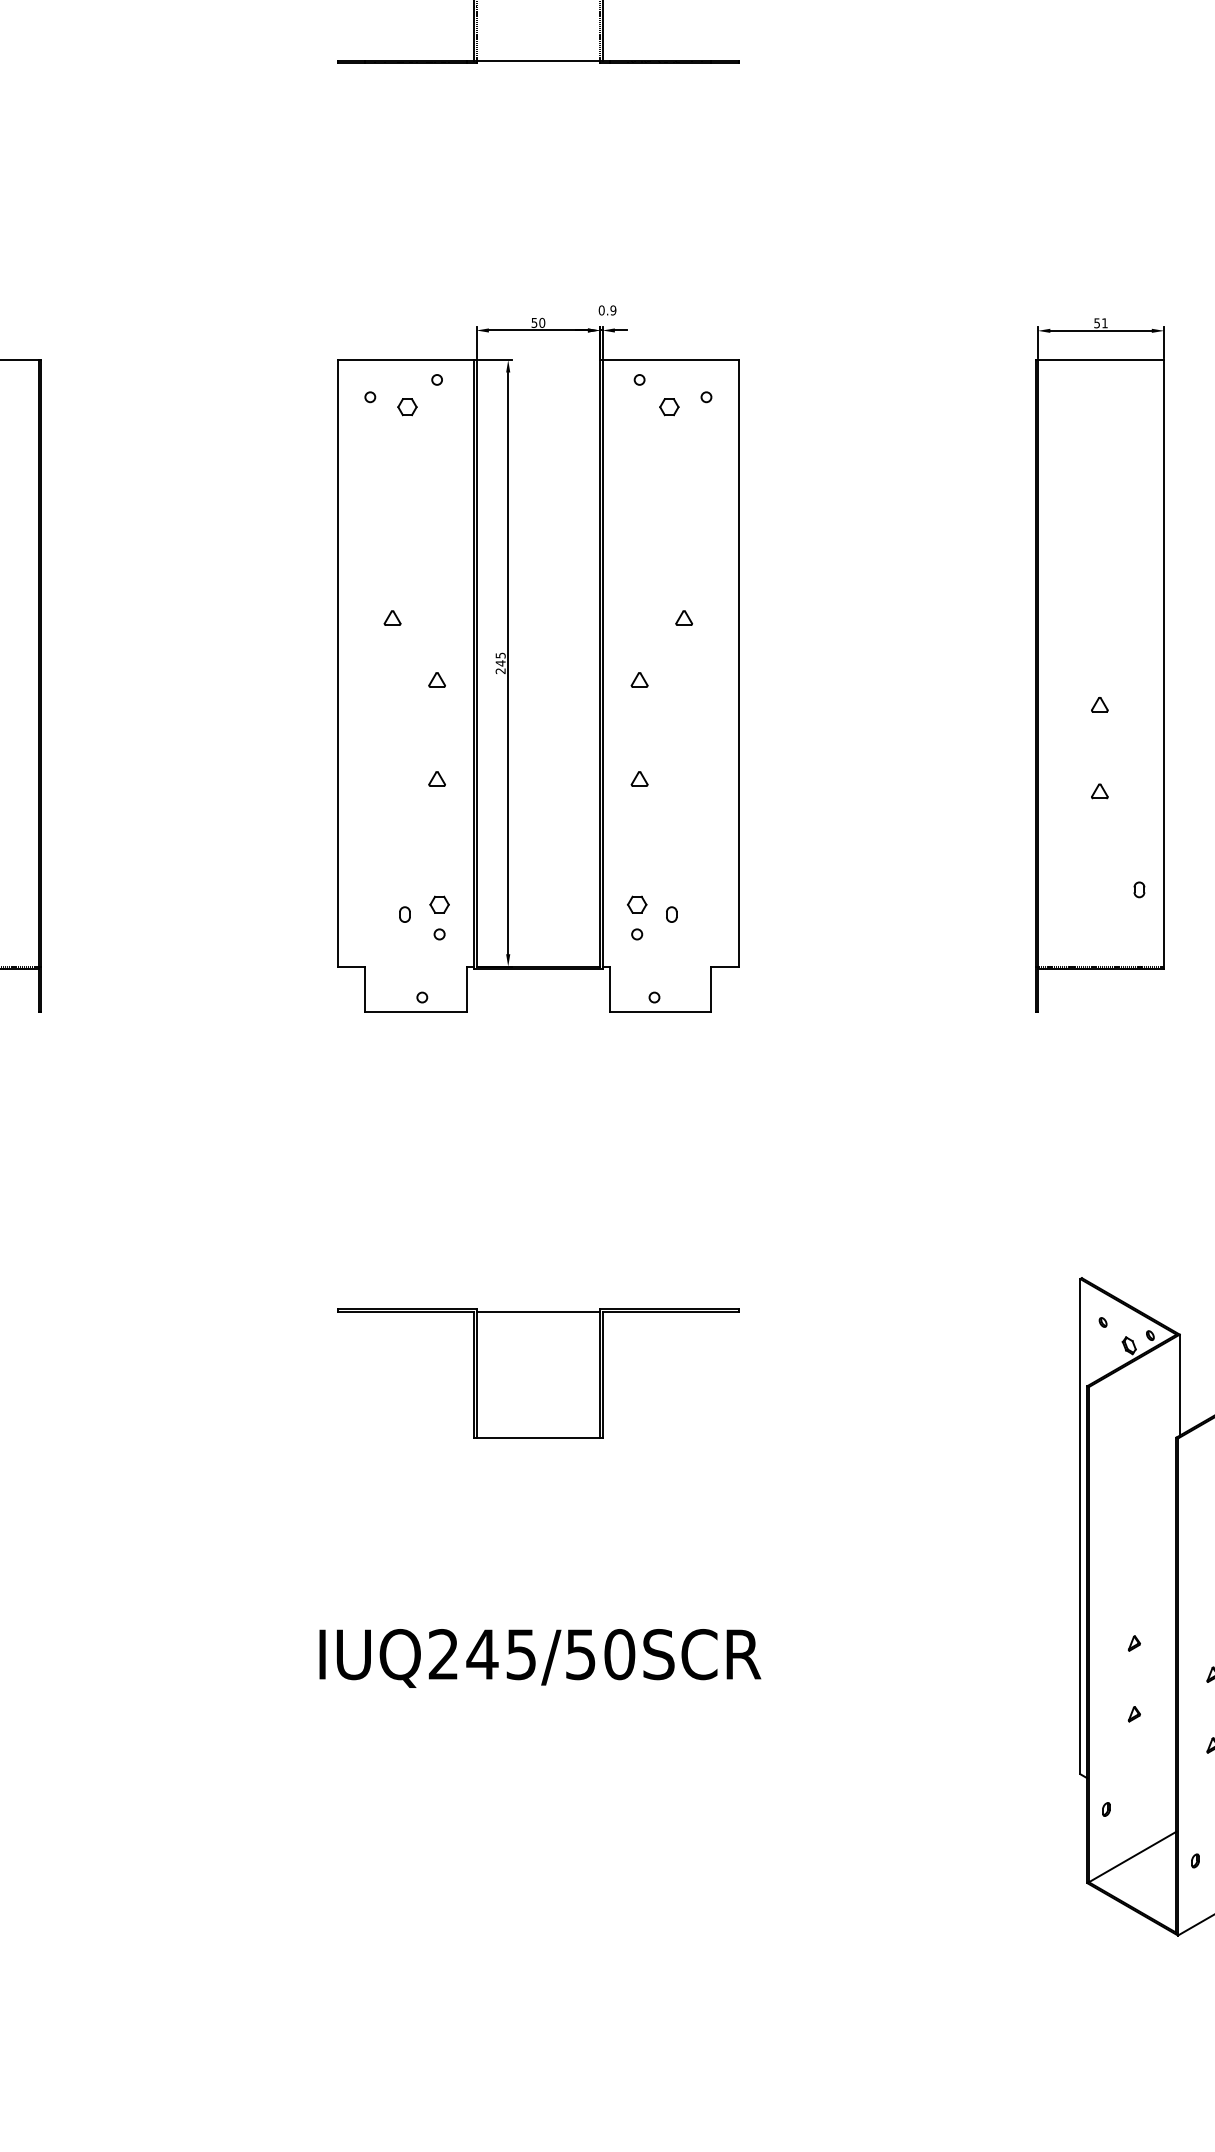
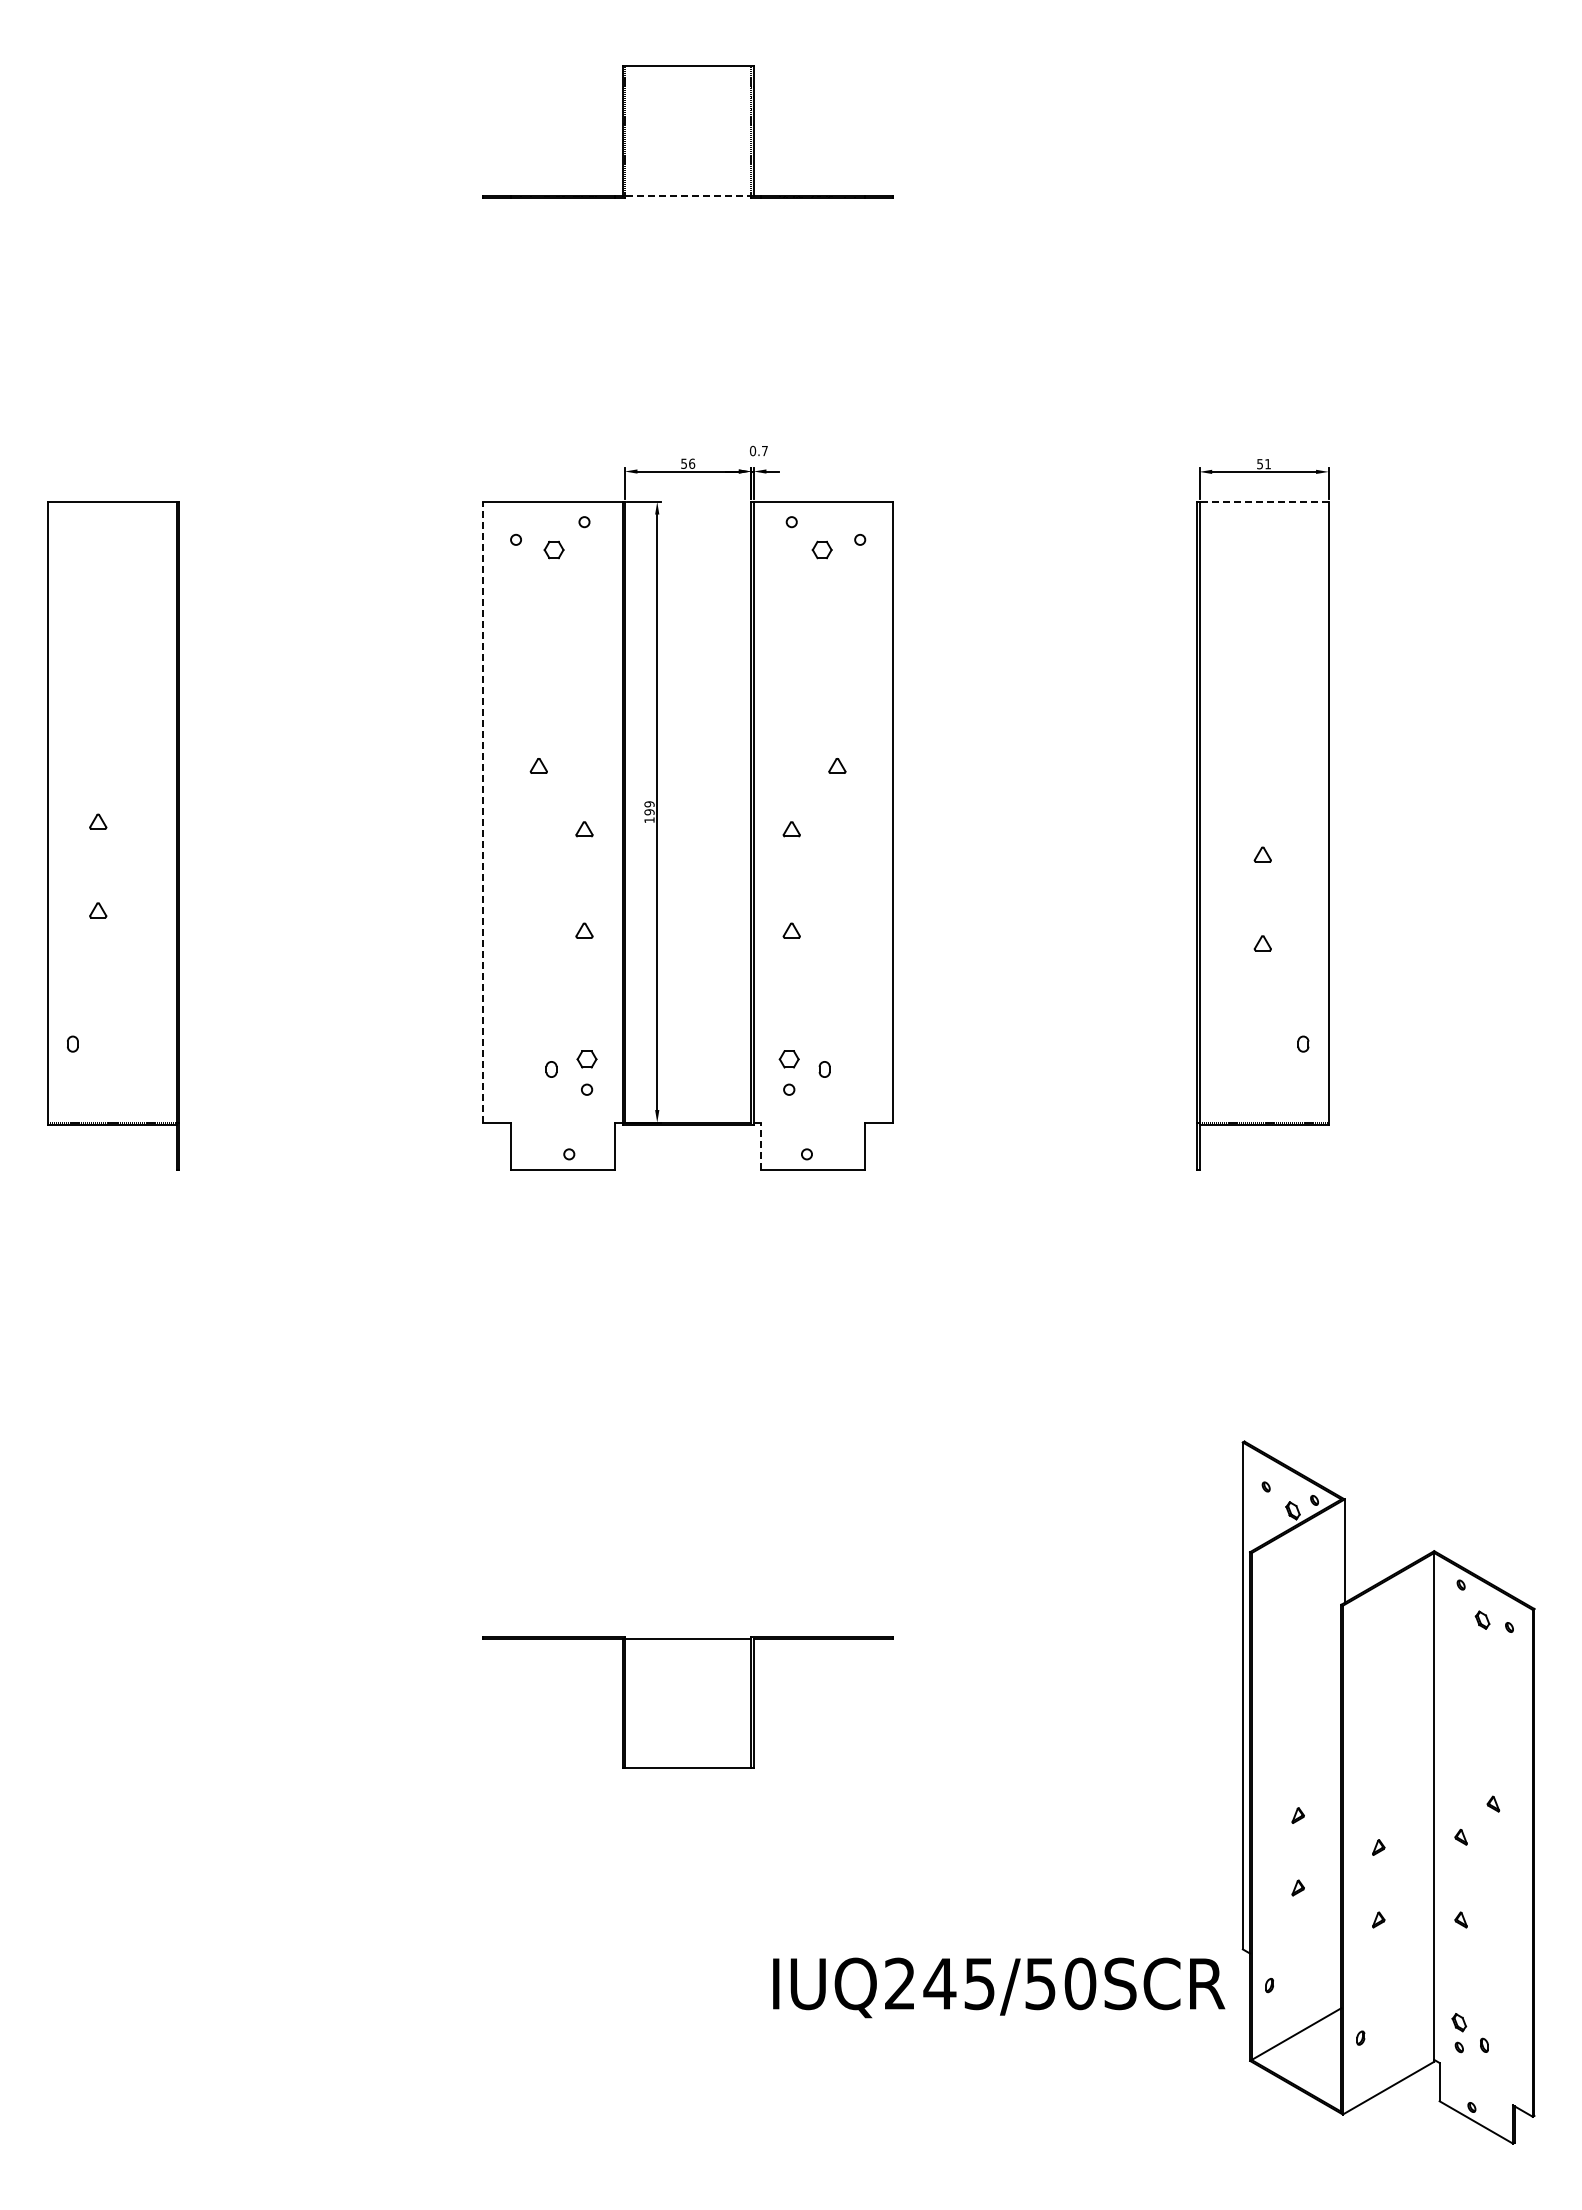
line: (538, 60) -> (688, 195), solid -> dashed
text: (612, 309) -> (764, 450), 0.9 -> 0.7
text: (542, 322) -> (692, 463), 50 -> 56
line: (1101, 359) -> (1264, 501), solid -> dashed
line: (338, 662) -> (483, 811), solid -> dashed
text: (500, 663) -> (649, 812), 245 -> 199
line: (610, 988) -> (761, 1145), solid -> dashed
part: (537, 1373) -> (687, 1702), moved
text: (540, 1658) -> (999, 1987), moved

